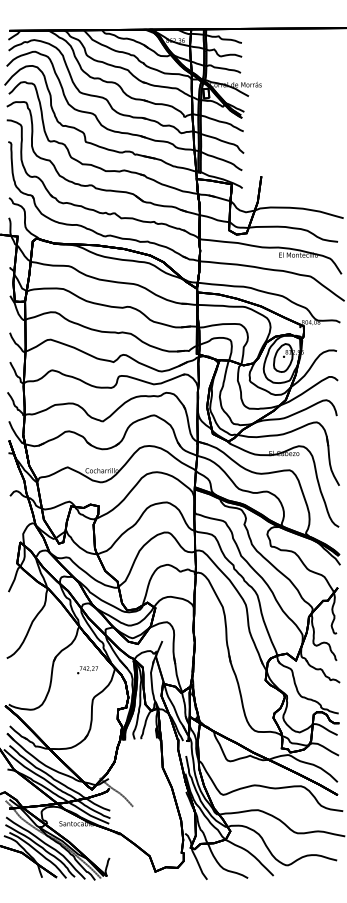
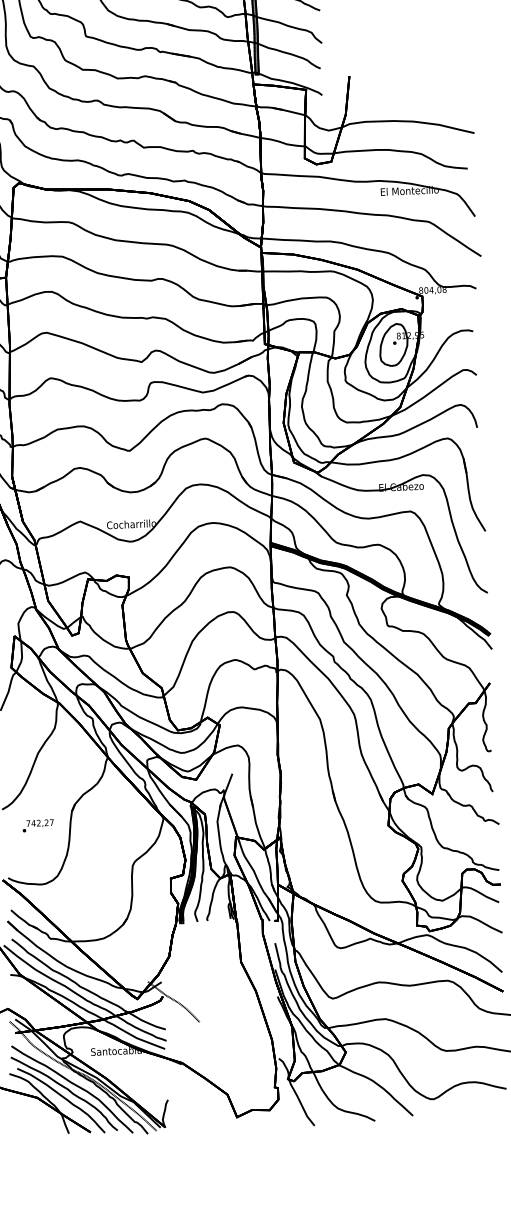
text: (87, 670) -> (38, 826), moved

